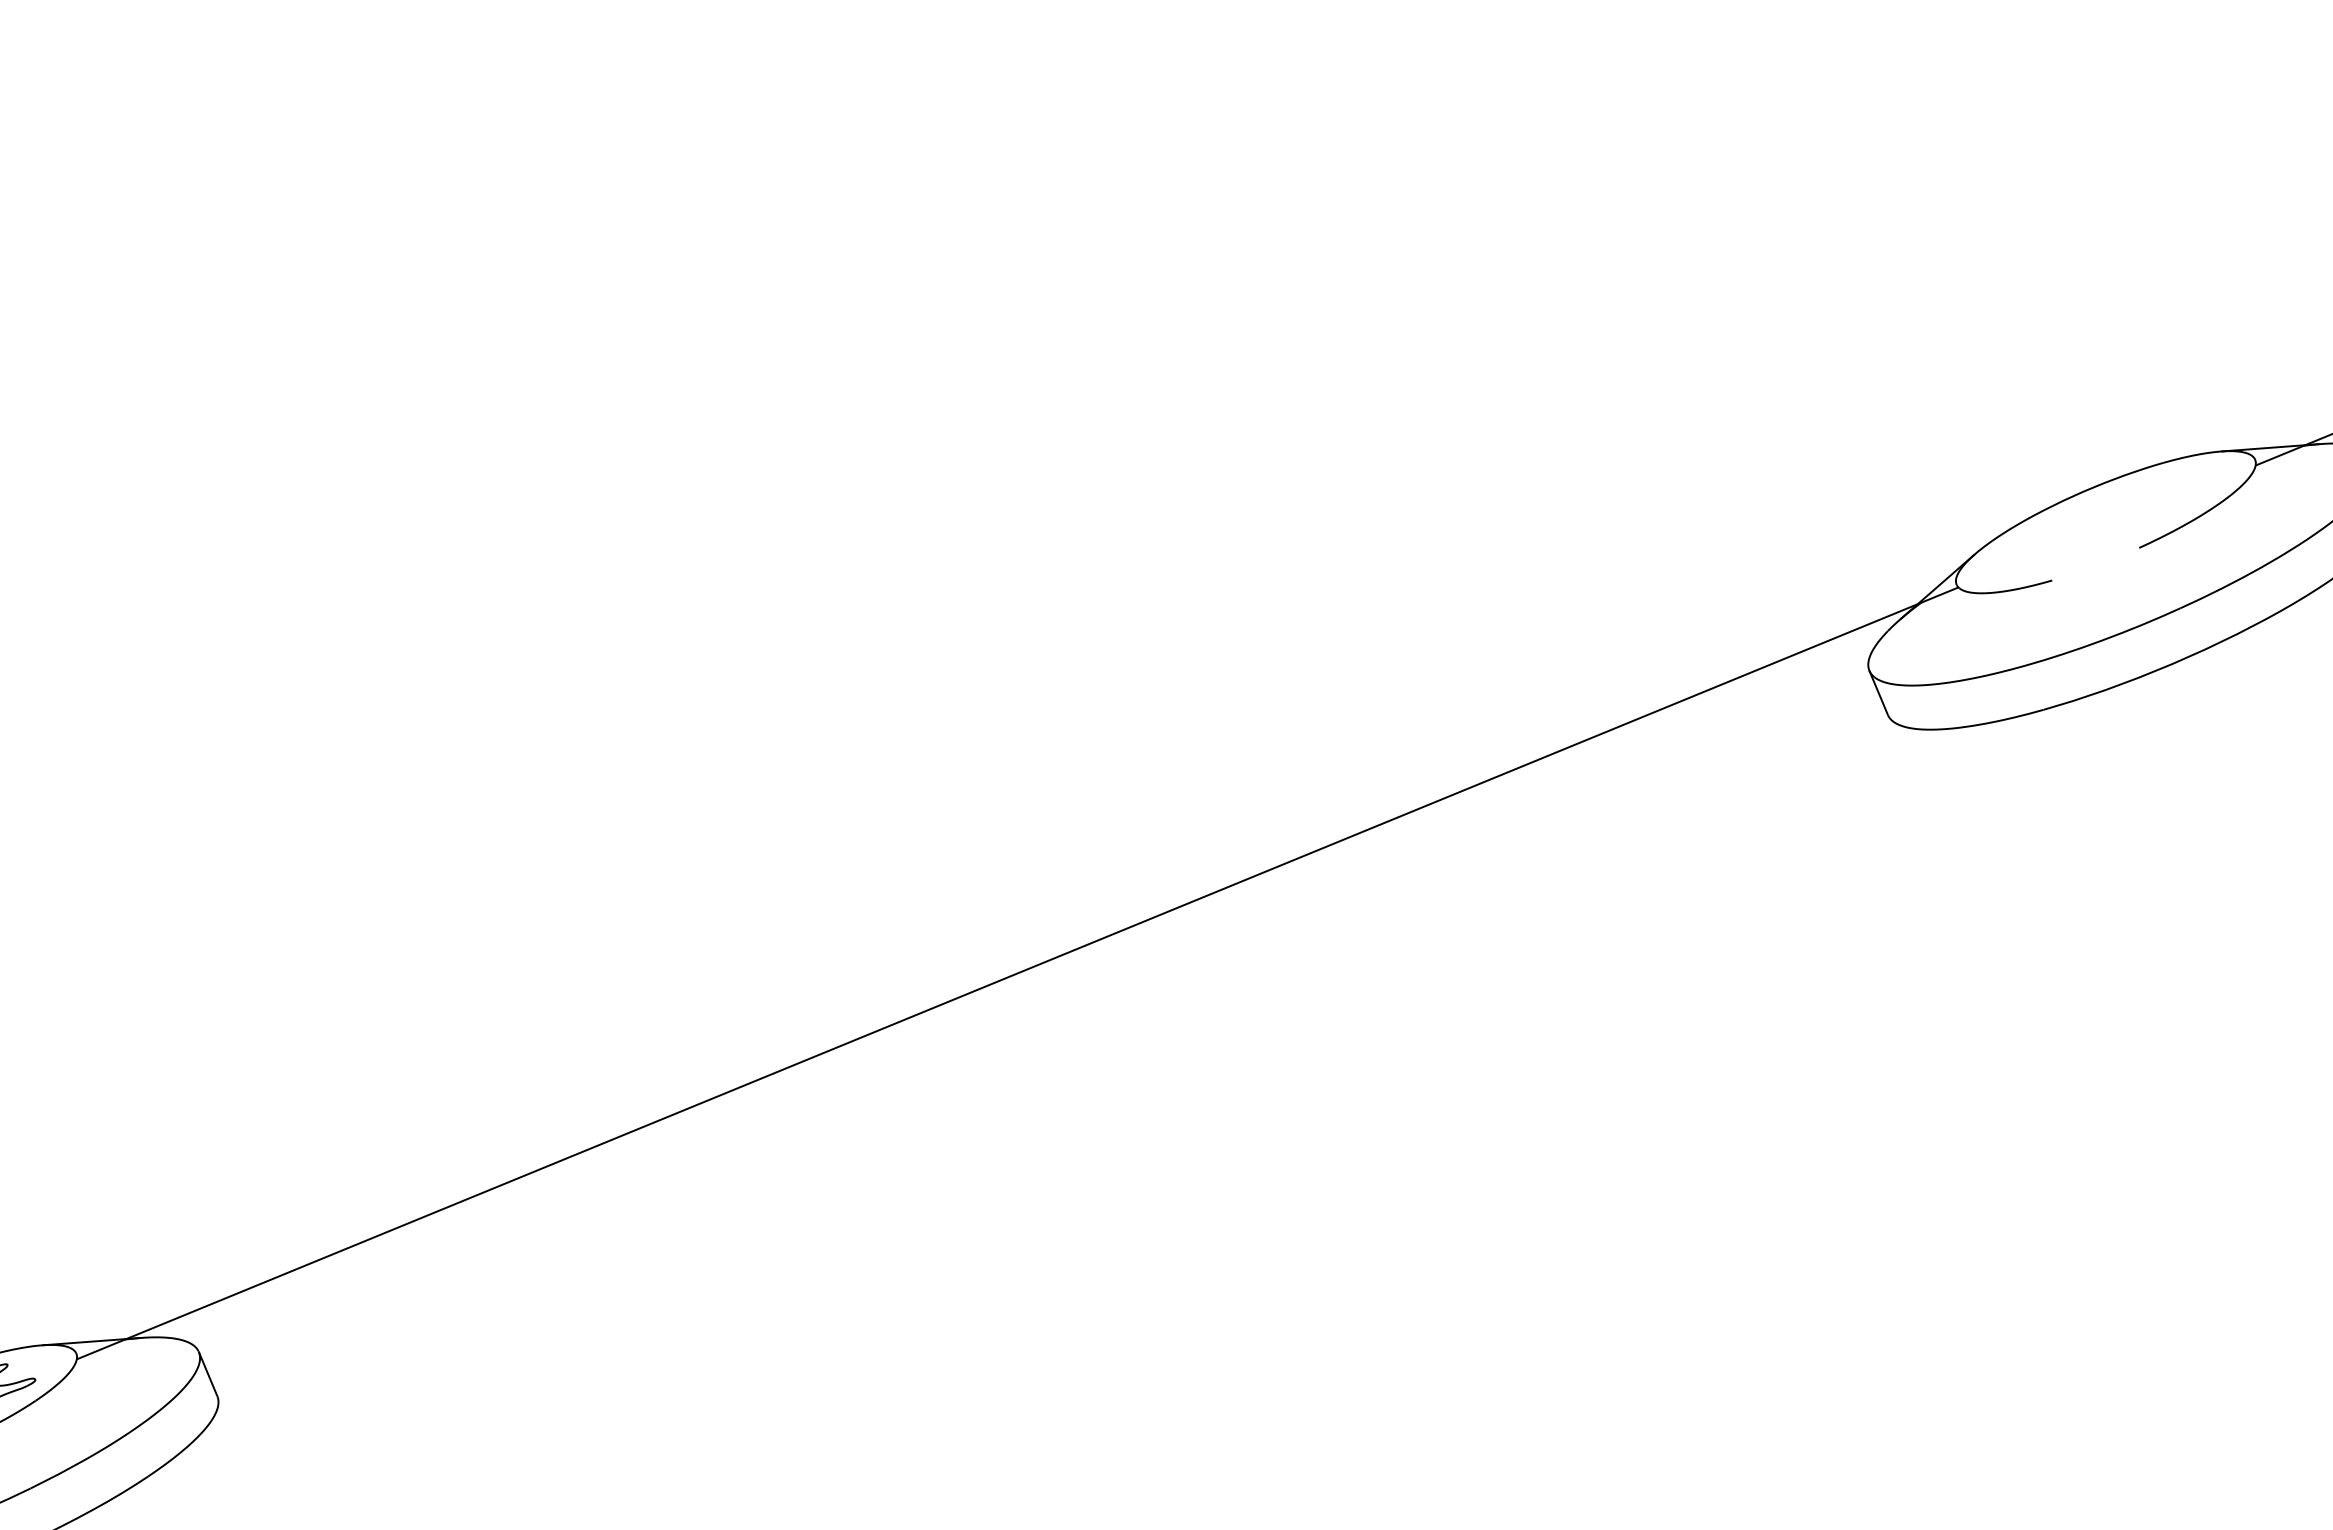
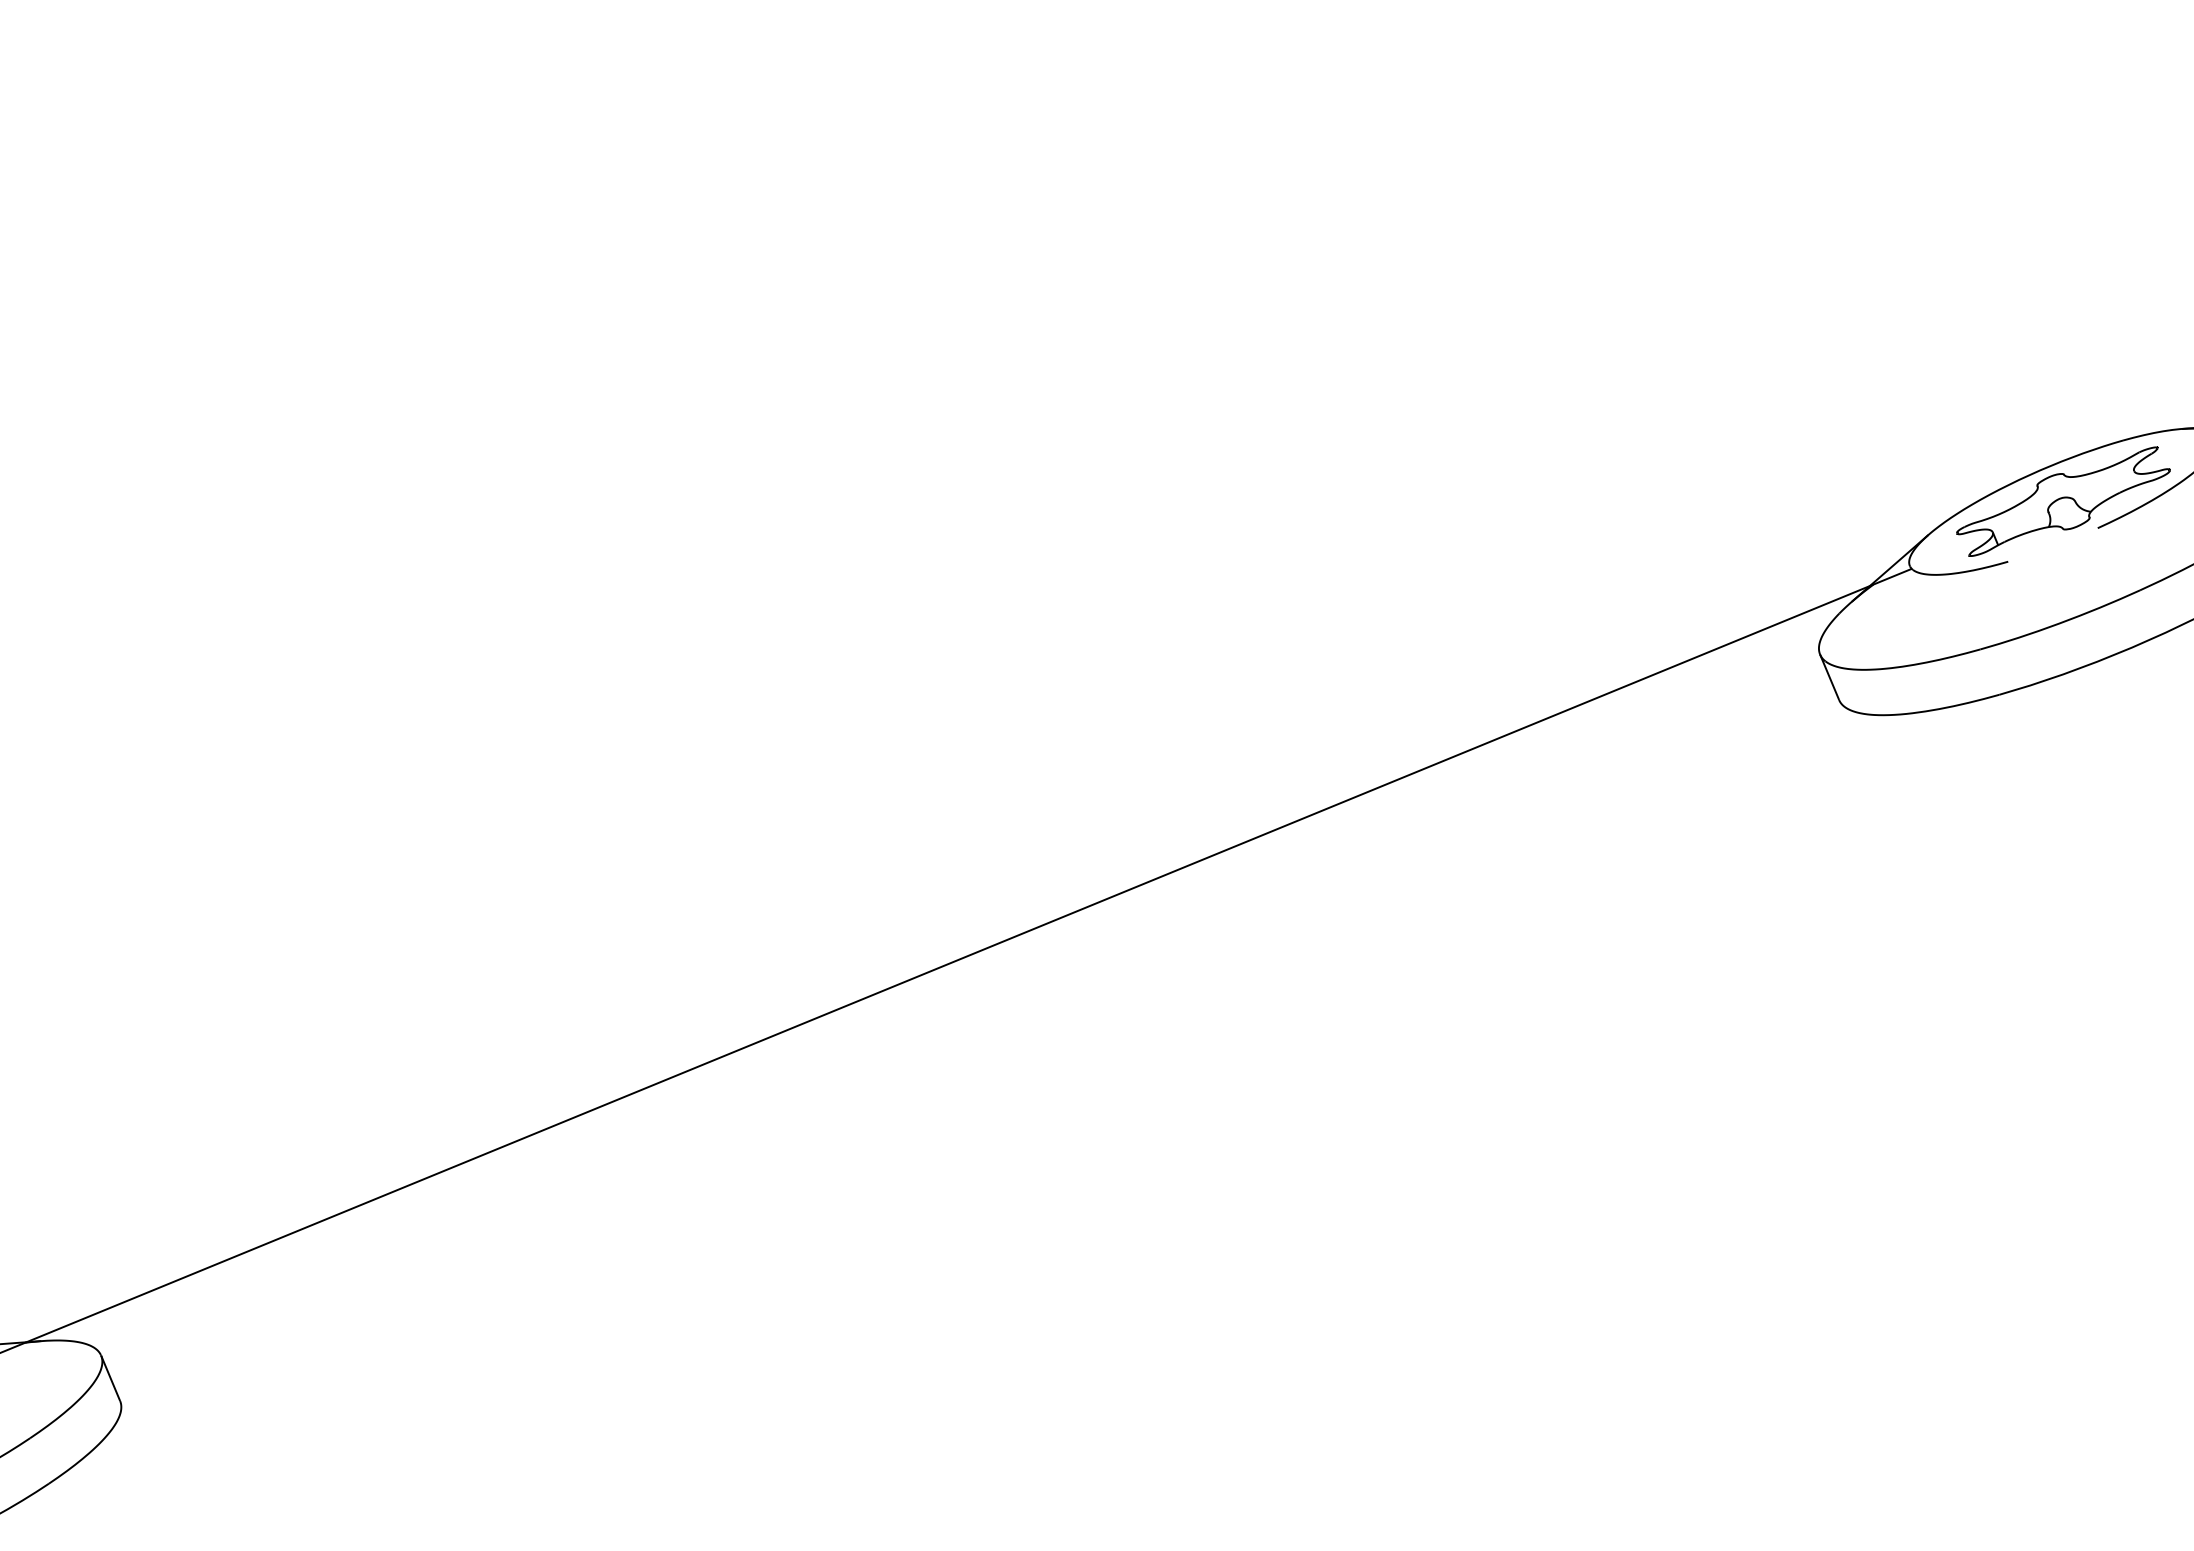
part: (2105, 521) -> (2063, 500), added

